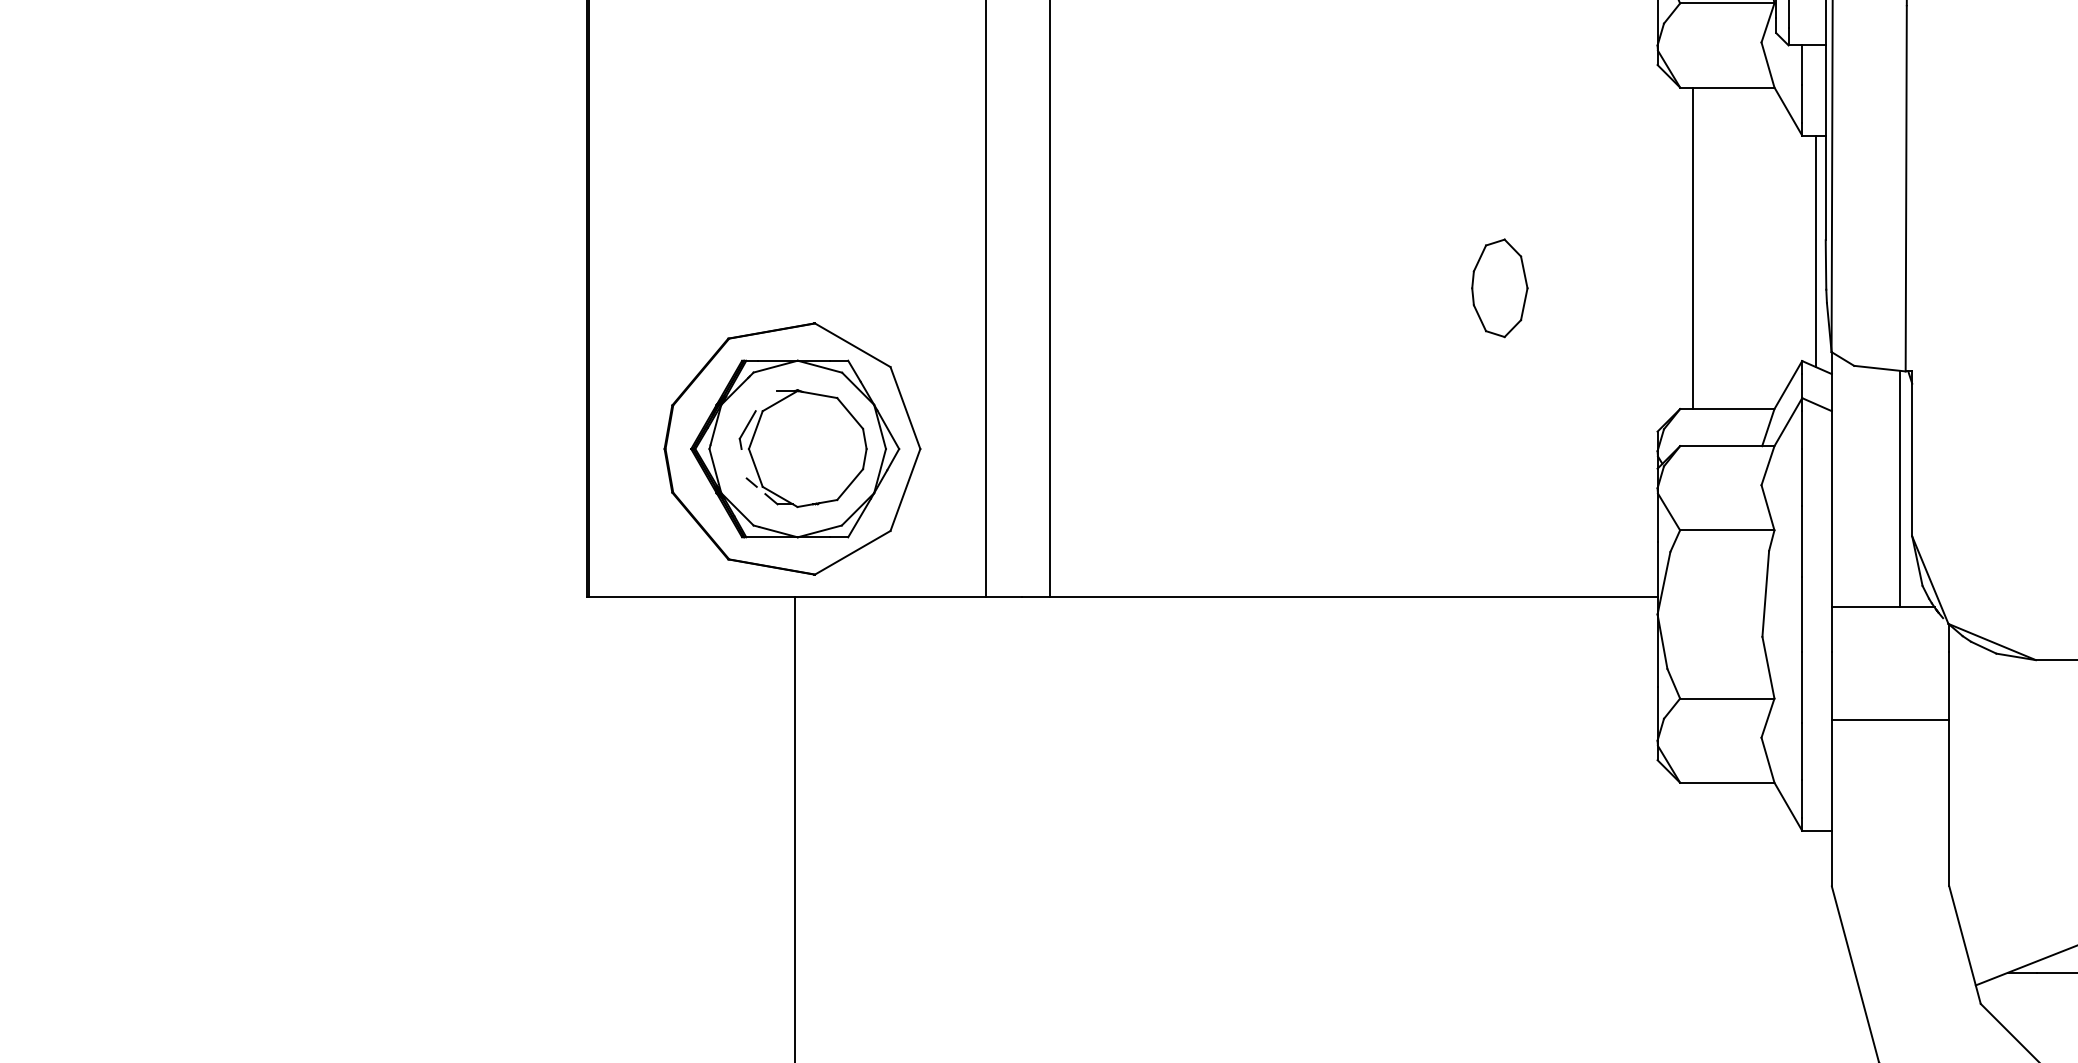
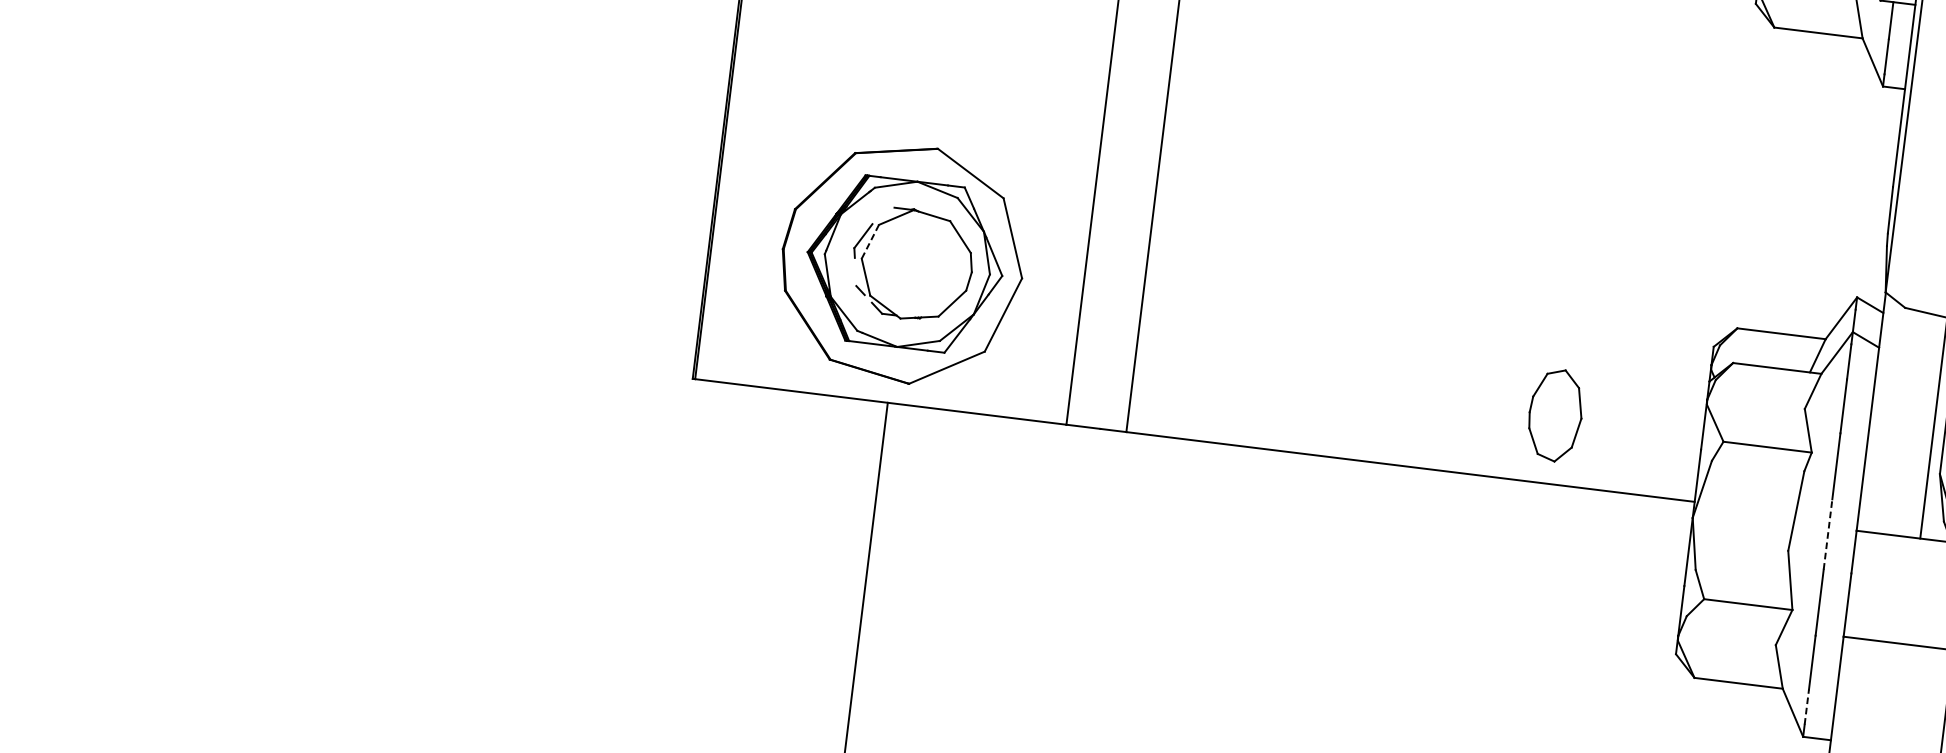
line: (1692, 248) -> (1767, 179), removed
line: (1815, 251) -> (1882, 196), removed
part: (1499, 288) -> (1555, 415), moved
line: (755, 430) -> (869, 242), solid -> dashed
line: (1802, 614) -> (1828, 534), solid -> dashed
line: (1802, 798) -> (1807, 706), solid -> dashed

